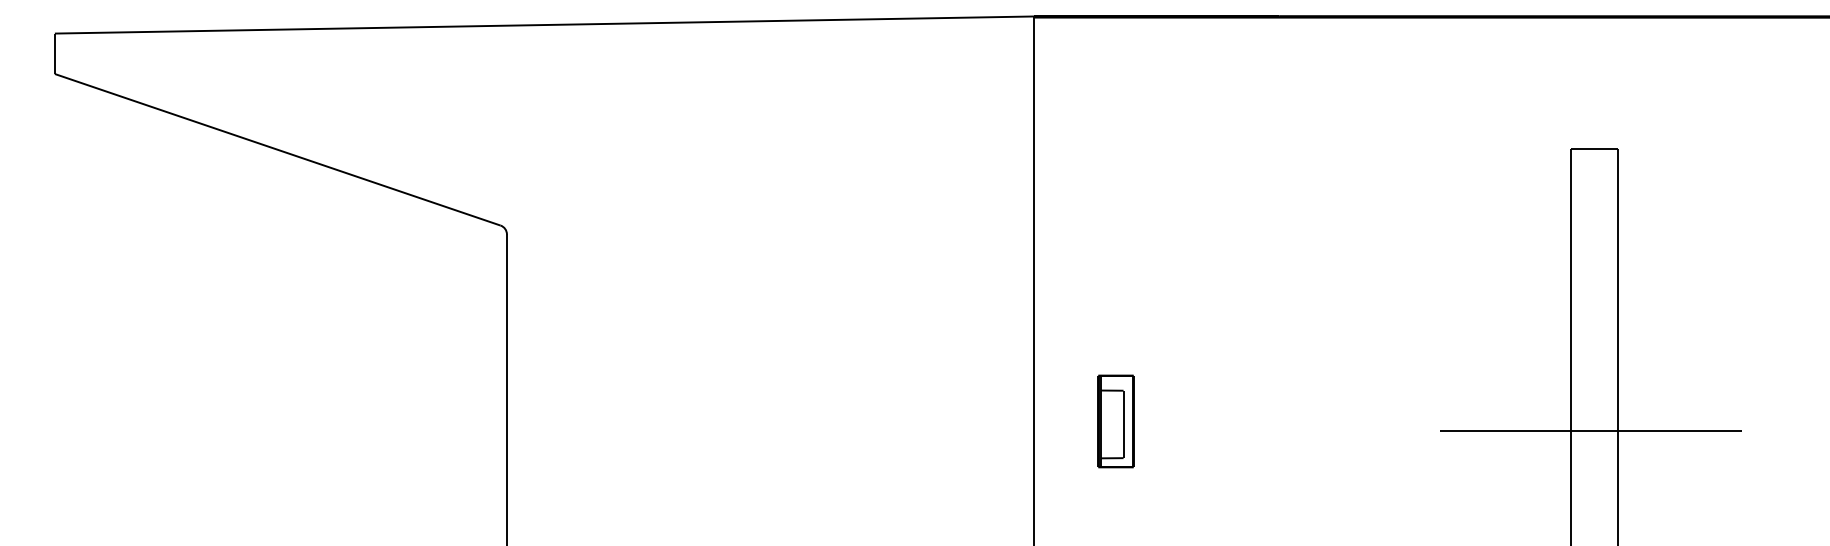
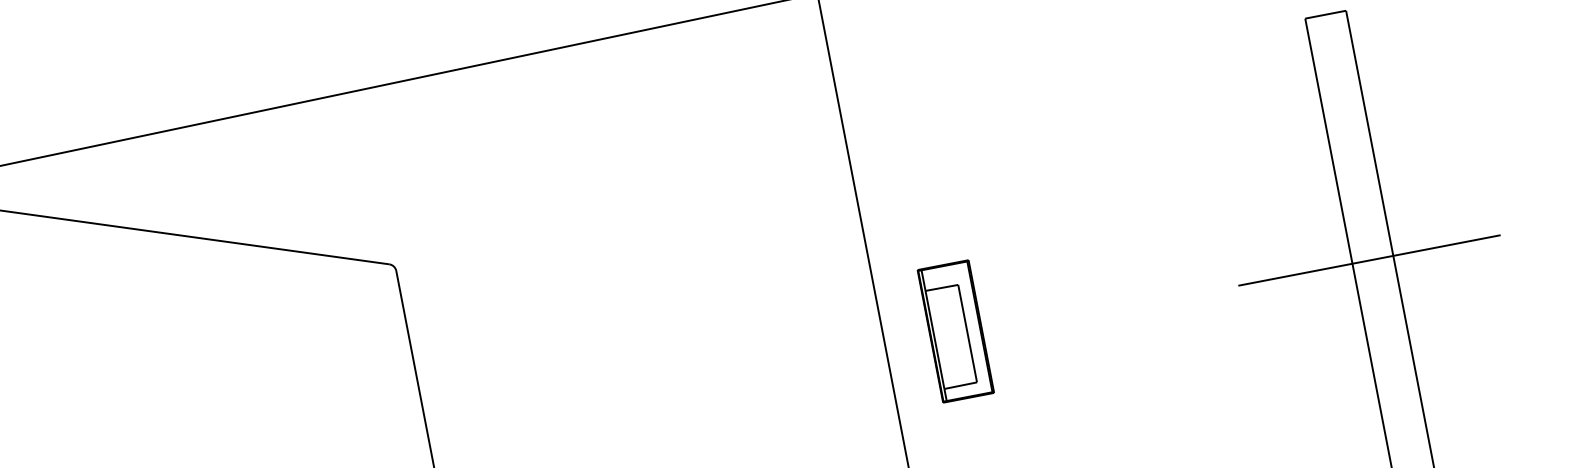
part: (1115, 421) -> (955, 331), size x1.67

